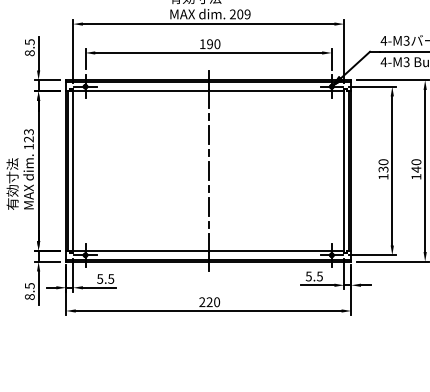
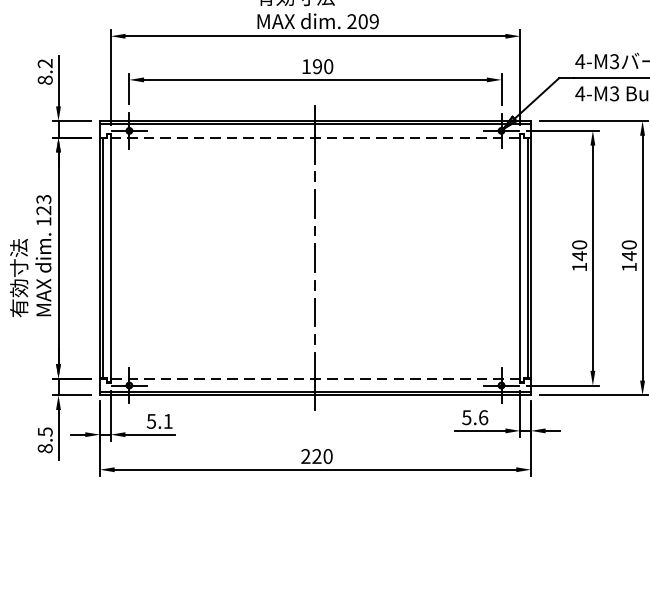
text: (29, 42) -> (44, 64), 8.5 -> 8.2
line: (208, 91) -> (315, 138), solid -> dashed
text: (383, 169) -> (579, 255), 130 -> 140
line: (209, 250) -> (316, 378), solid -> dashed
text: (319, 276) -> (482, 417), 5.5 -> 5.6
text: (111, 278) -> (168, 420), 5.5 -> 5.1

